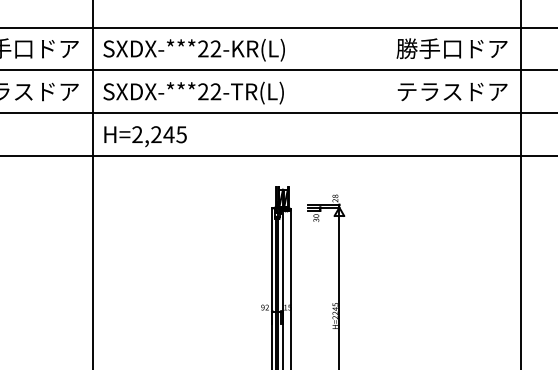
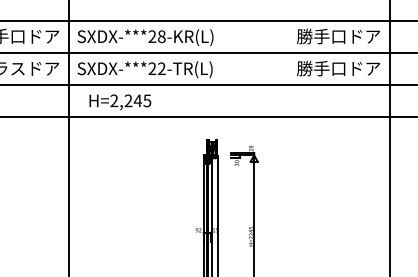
text: (215, 48) -> (161, 36), SXDX-***22-KR(L) -> SXDX-***28-KR(L)
text: (428, 91) -> (320, 68), テラスドア -> 勝手口ドア
text: (145, 136) -> (120, 102), moved

